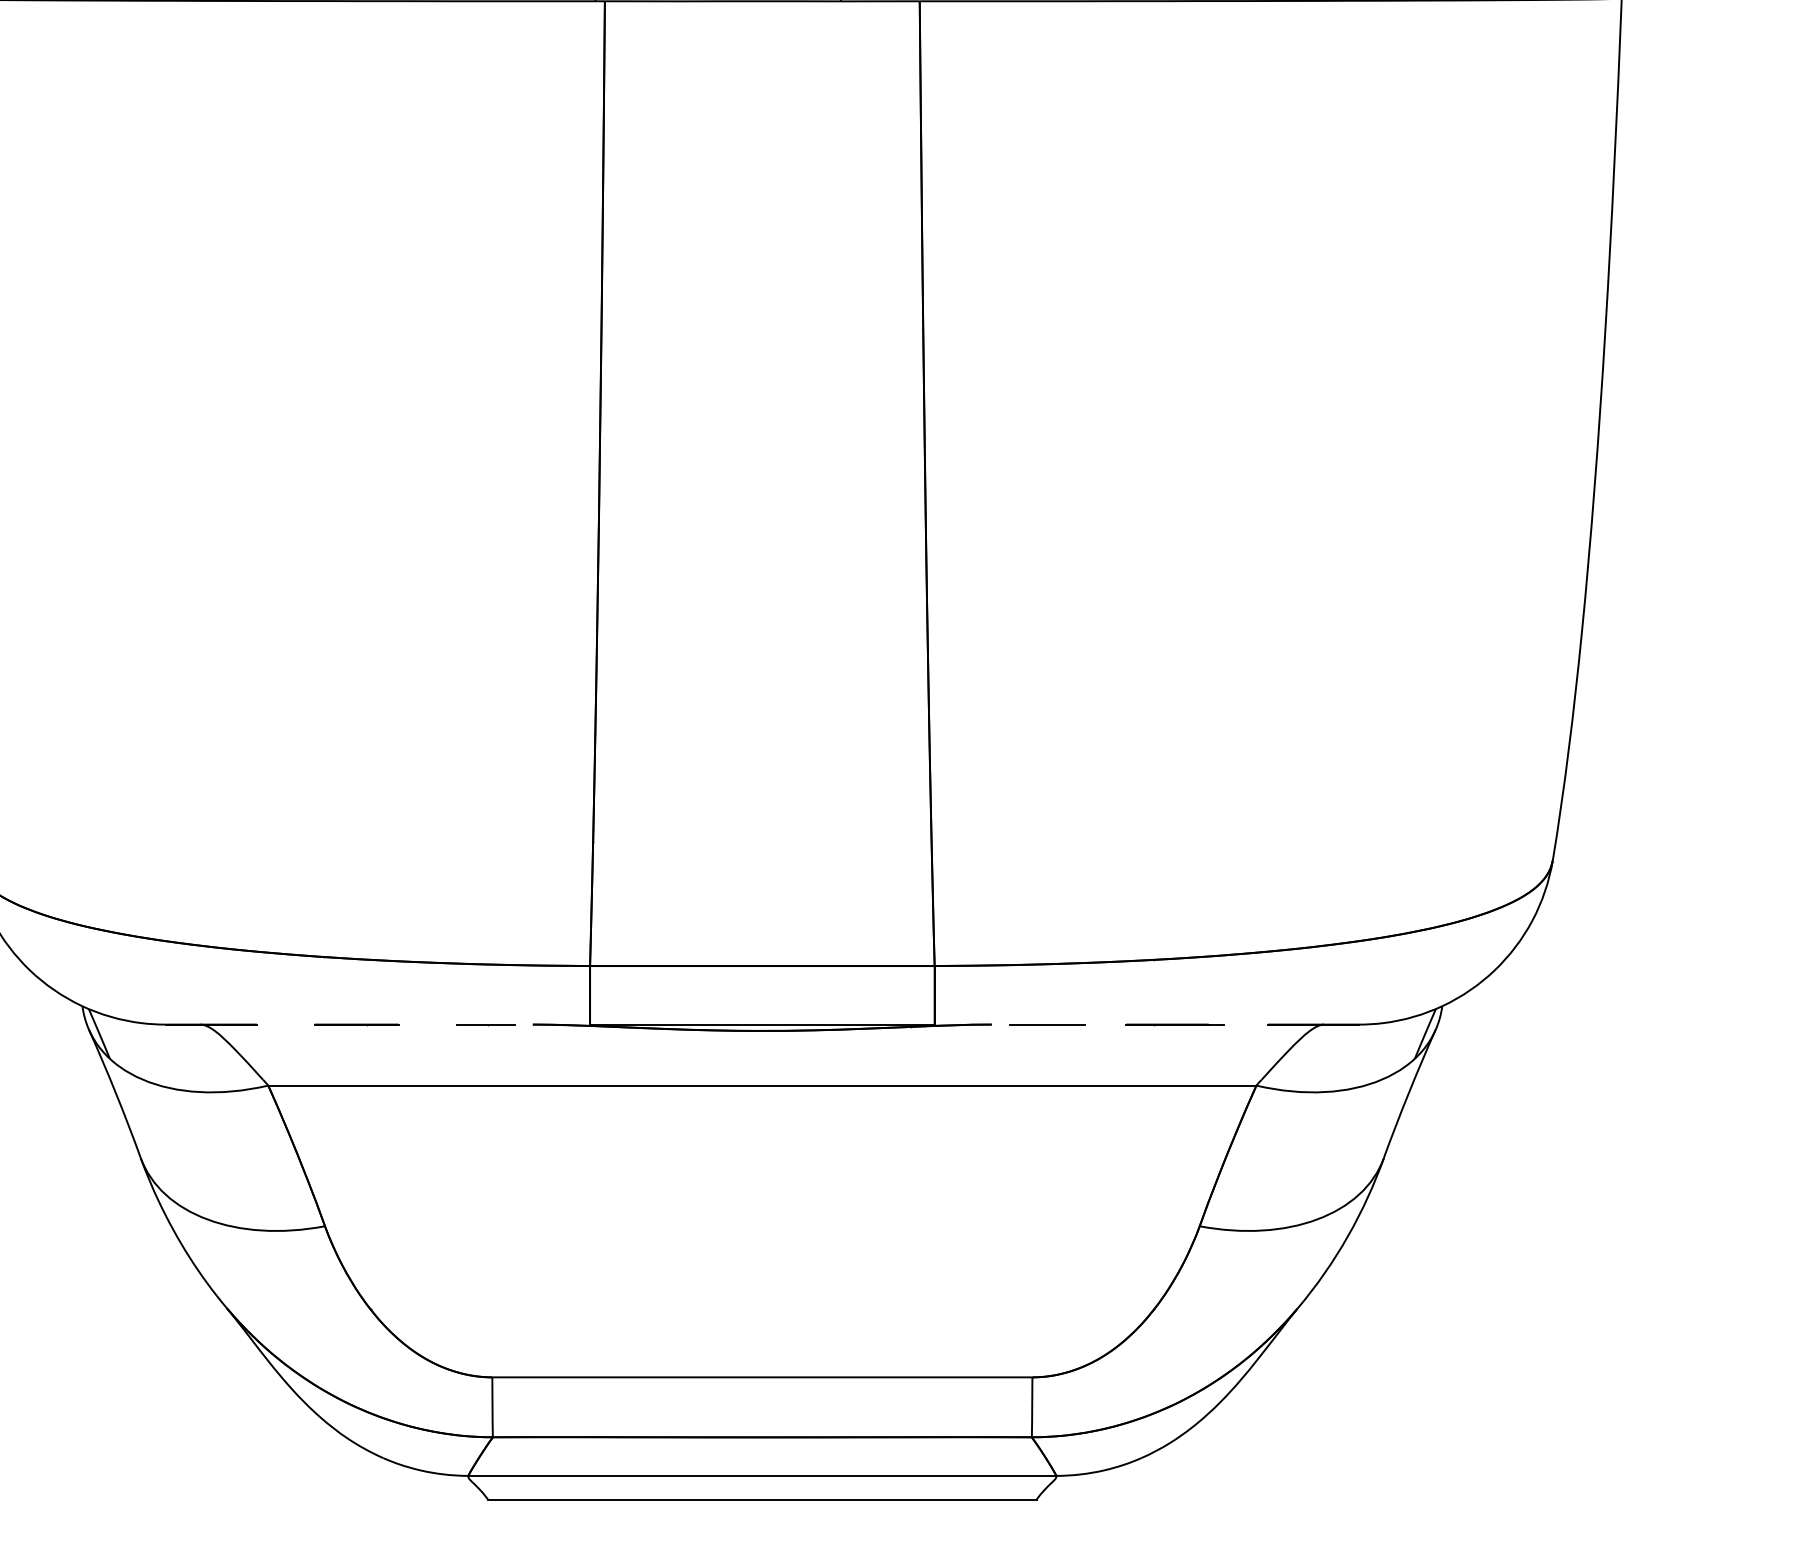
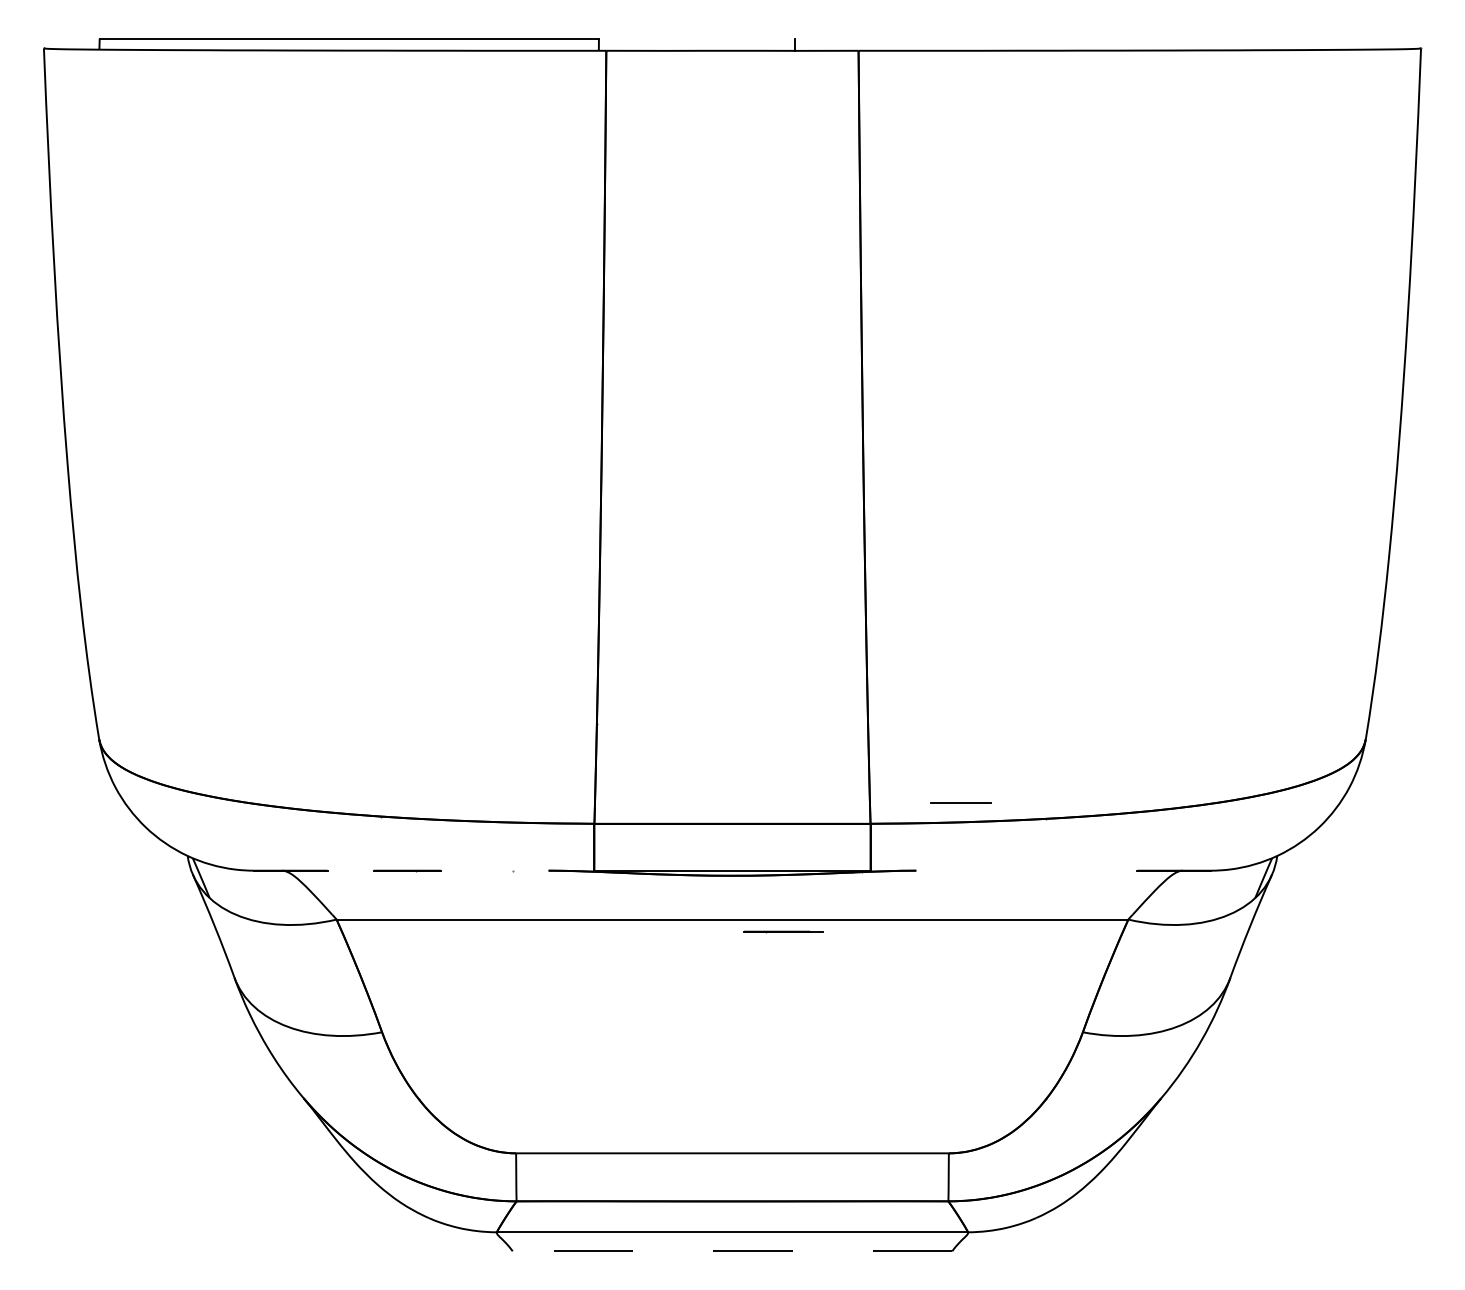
line: (485, 1024) -> (510, 870), removed
line: (1046, 1024) -> (960, 802), moved
line: (1175, 1024) -> (783, 931), moved
line: (762, 1499) -> (732, 1251), solid -> dashed

